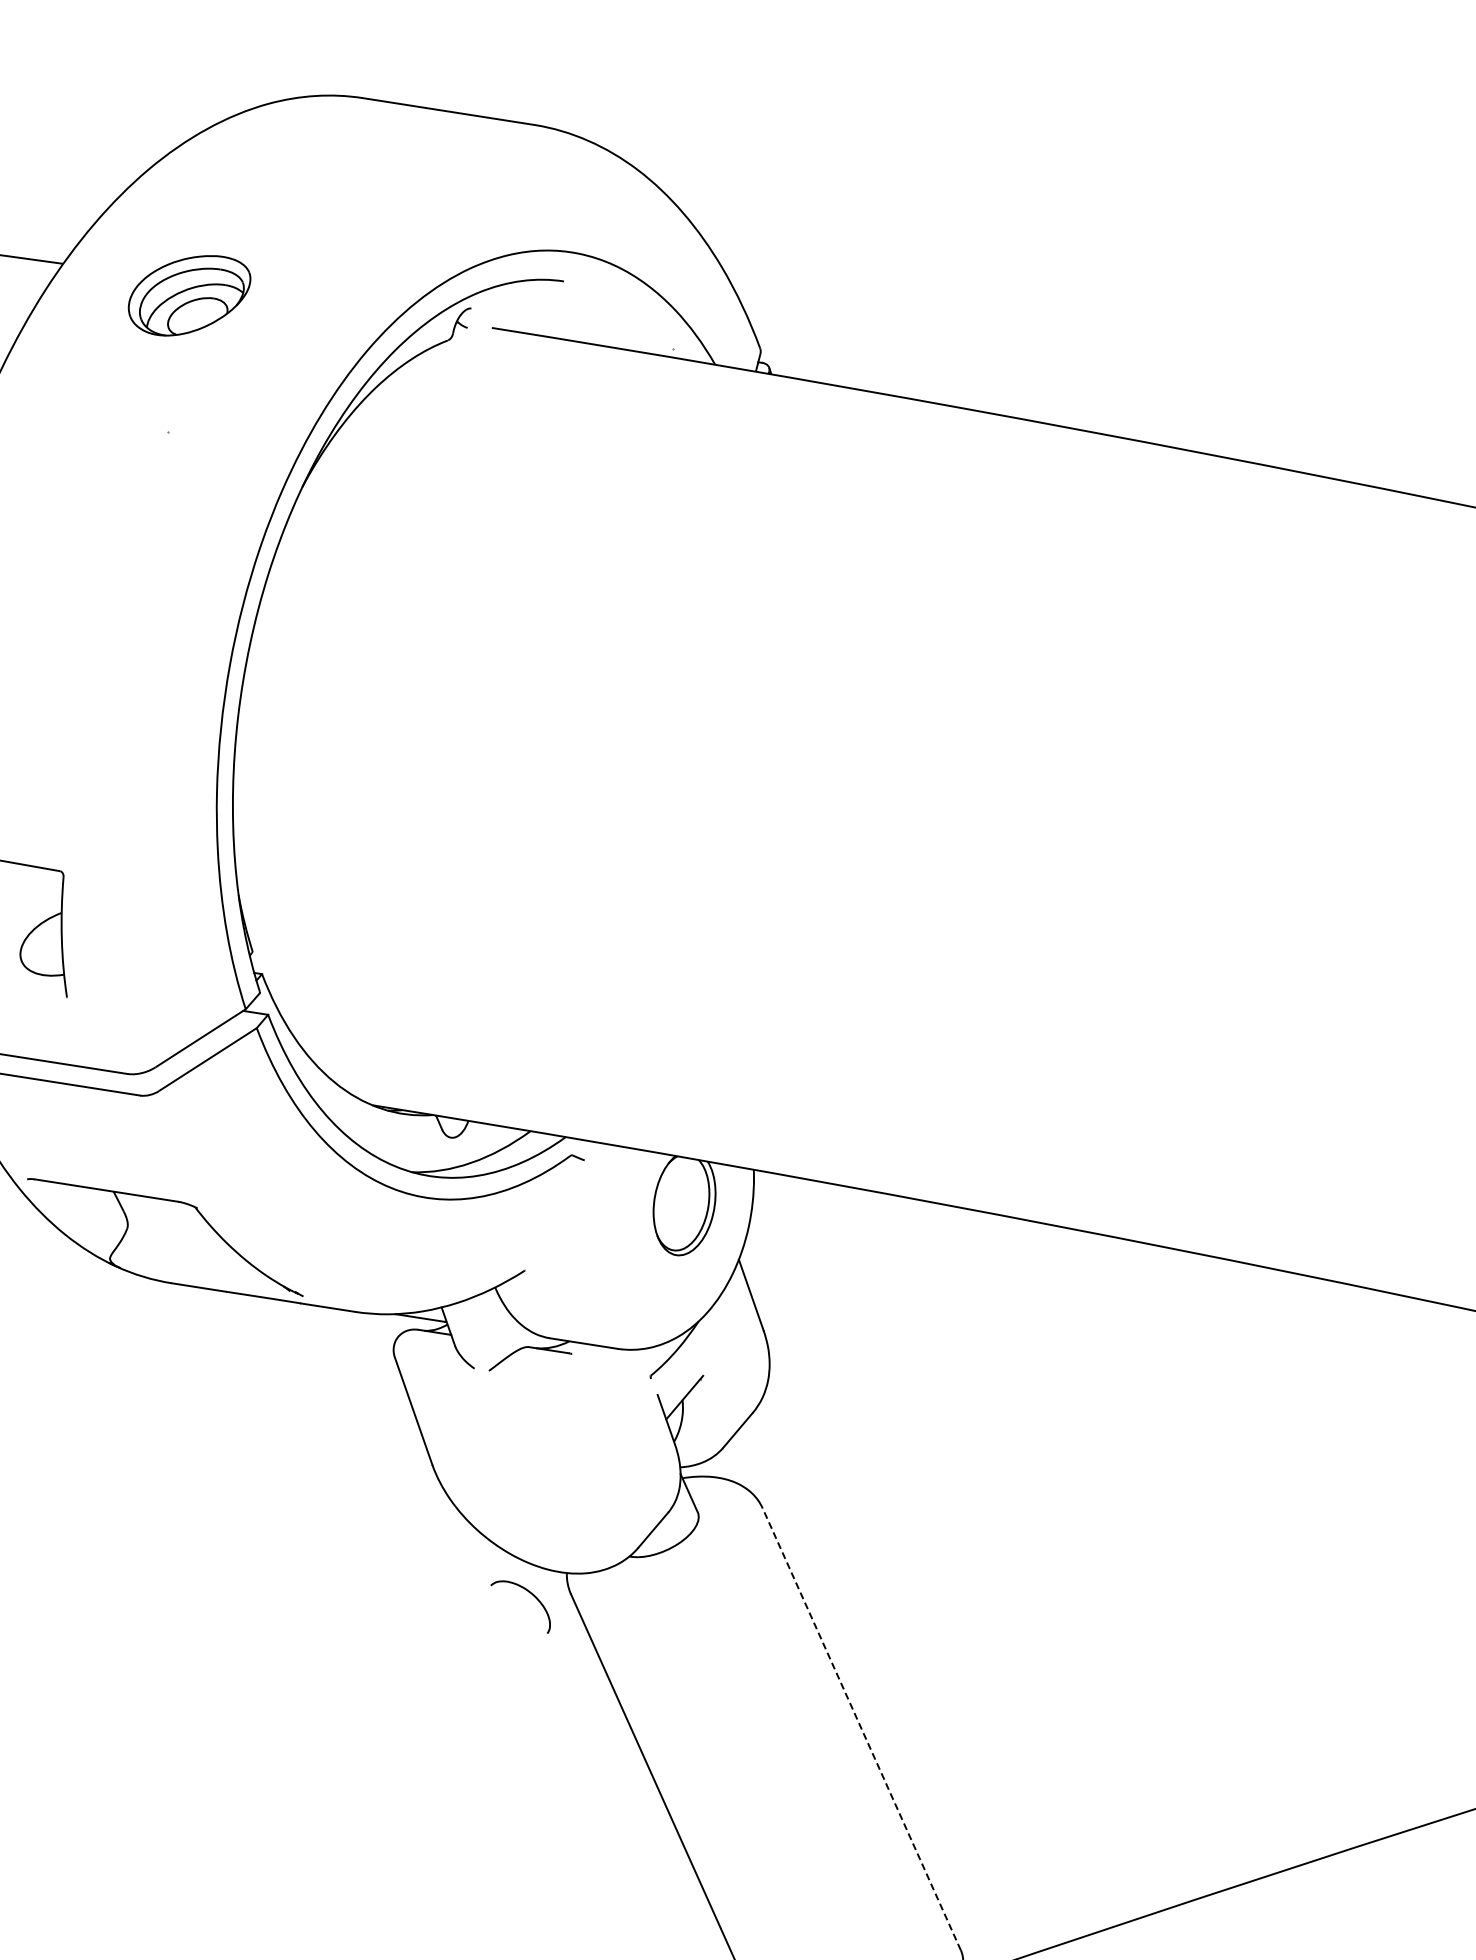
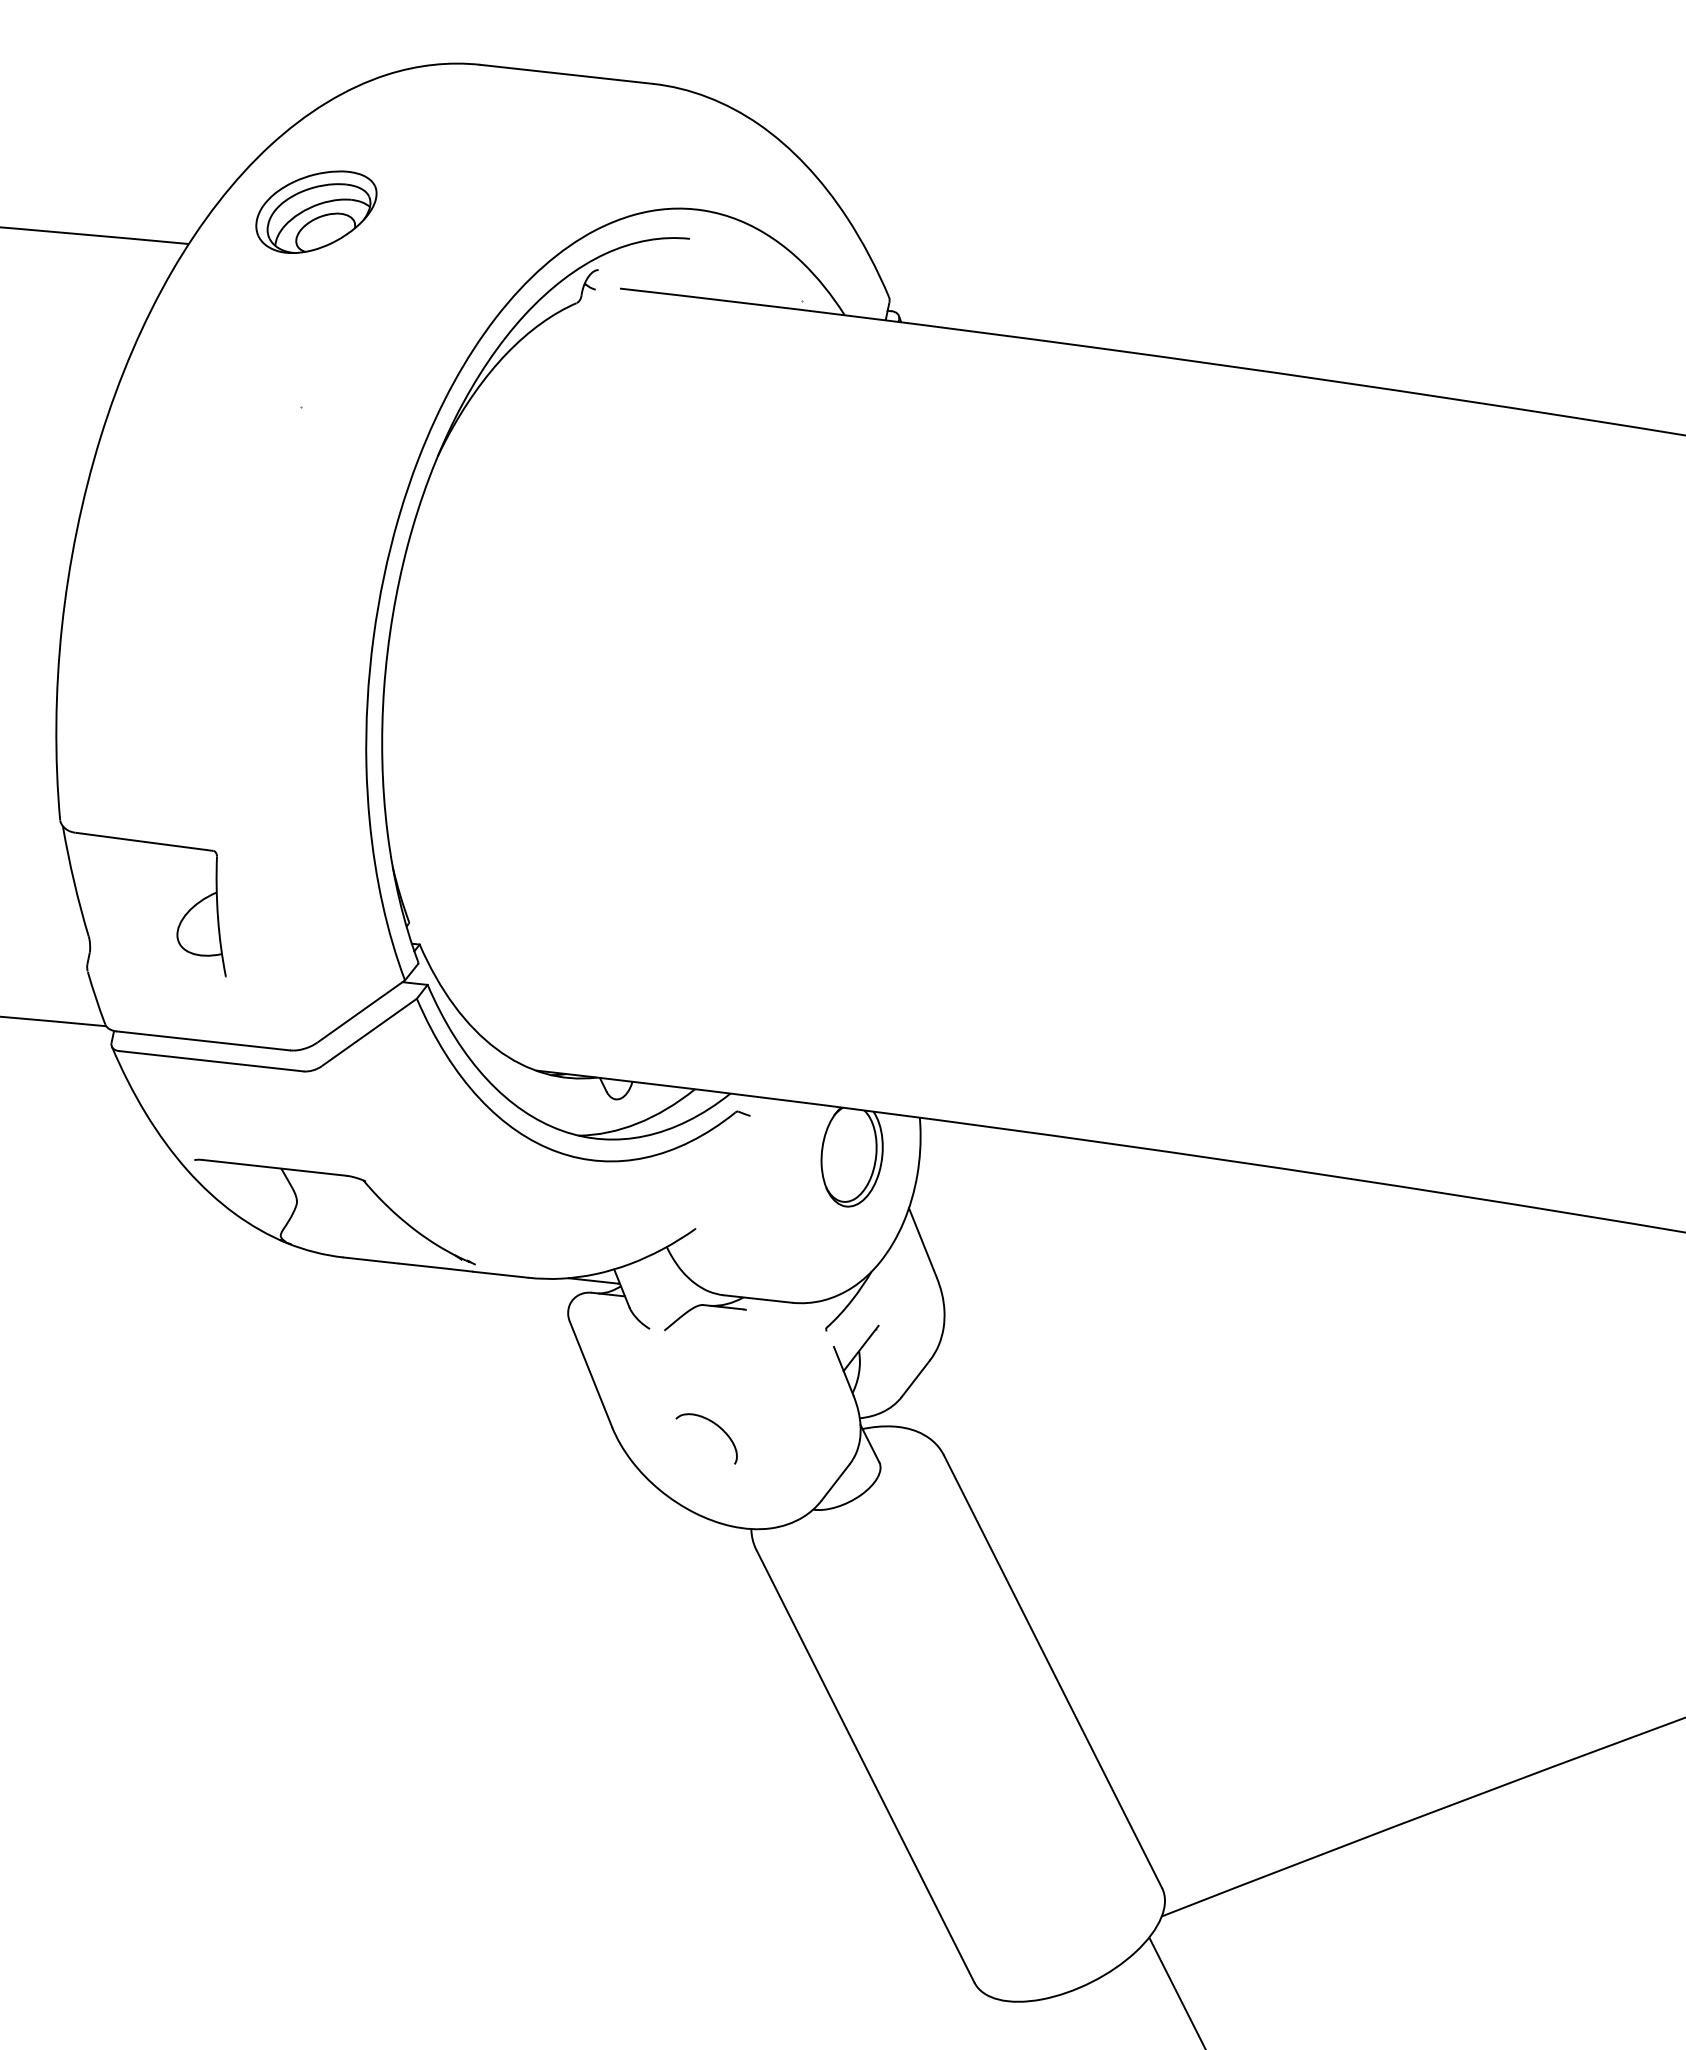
part: (189, 295) -> (316, 211), moved
curve: (530, 1593) -> (715, 1425), moved
line: (861, 1729) -> (1052, 1671), dashed -> solid

